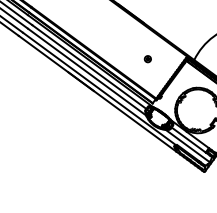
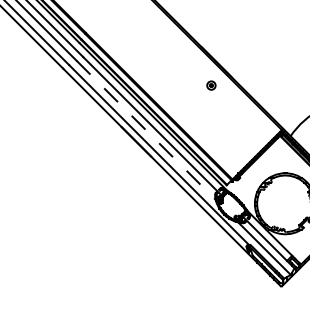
part: (147, 59) -> (211, 85), moved
line: (87, 72) -> (146, 130), solid -> dashed

